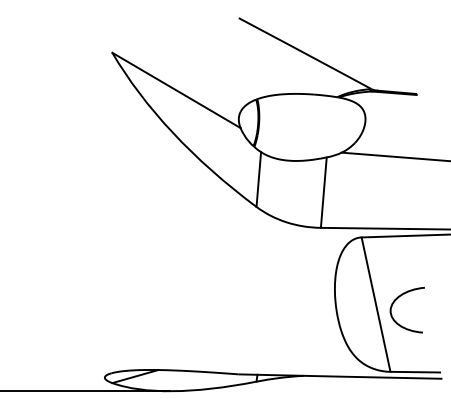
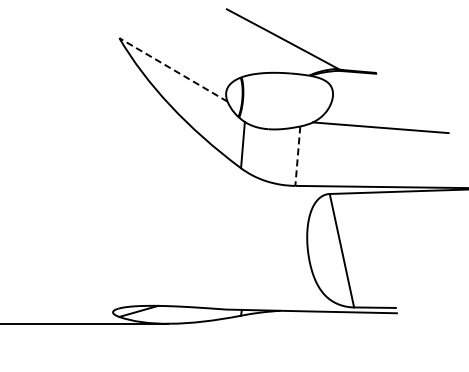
line: (176, 89) -> (173, 69), solid -> dashed
line: (323, 193) -> (297, 156), solid -> dashed
curve: (399, 298) -> (361, 245), removed

